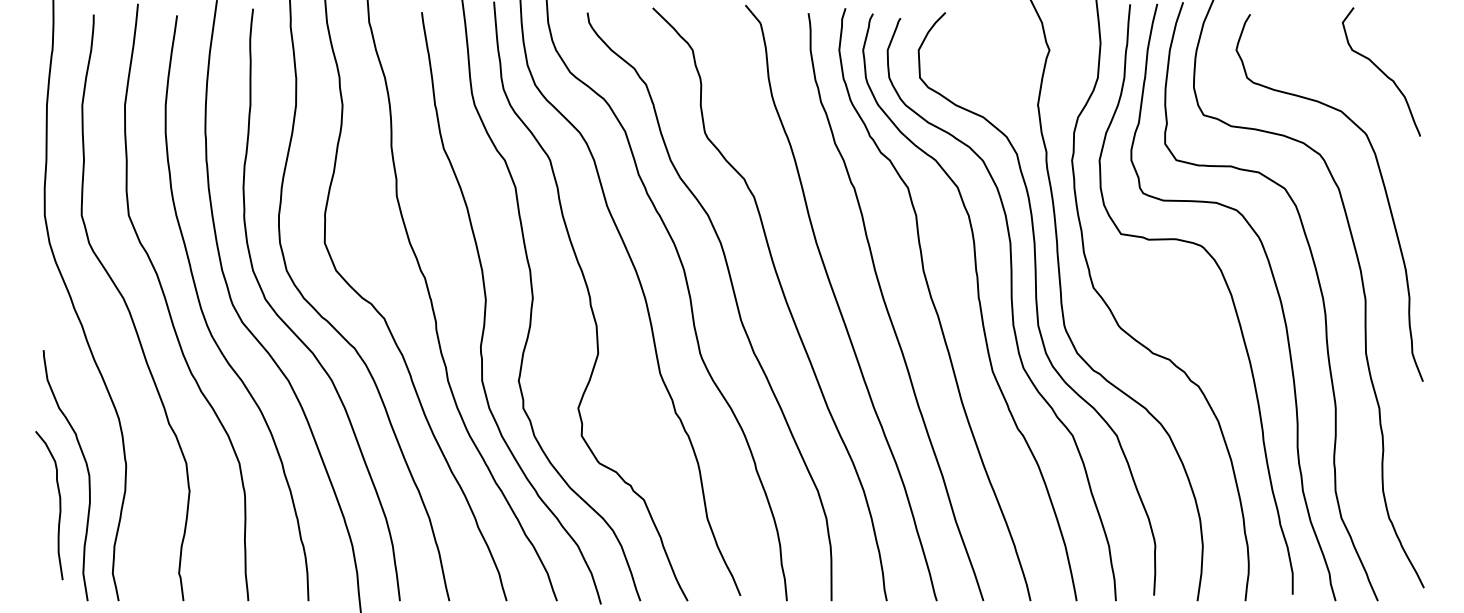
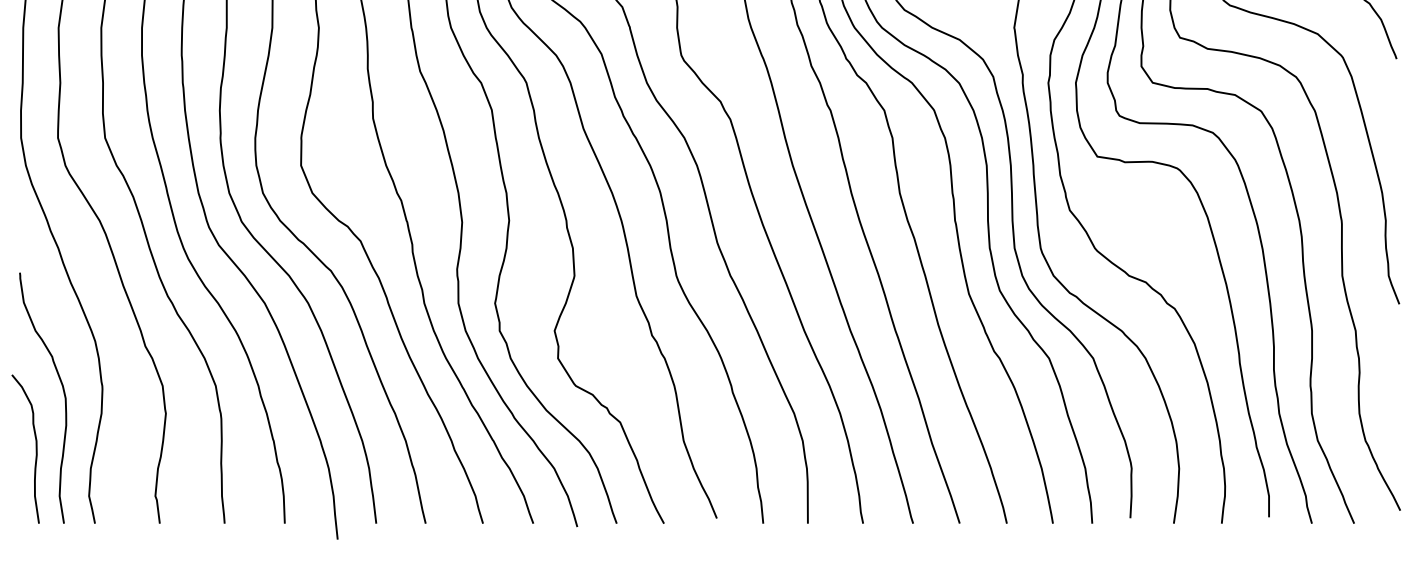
curve: (59, 505) -> (35, 449), moved

